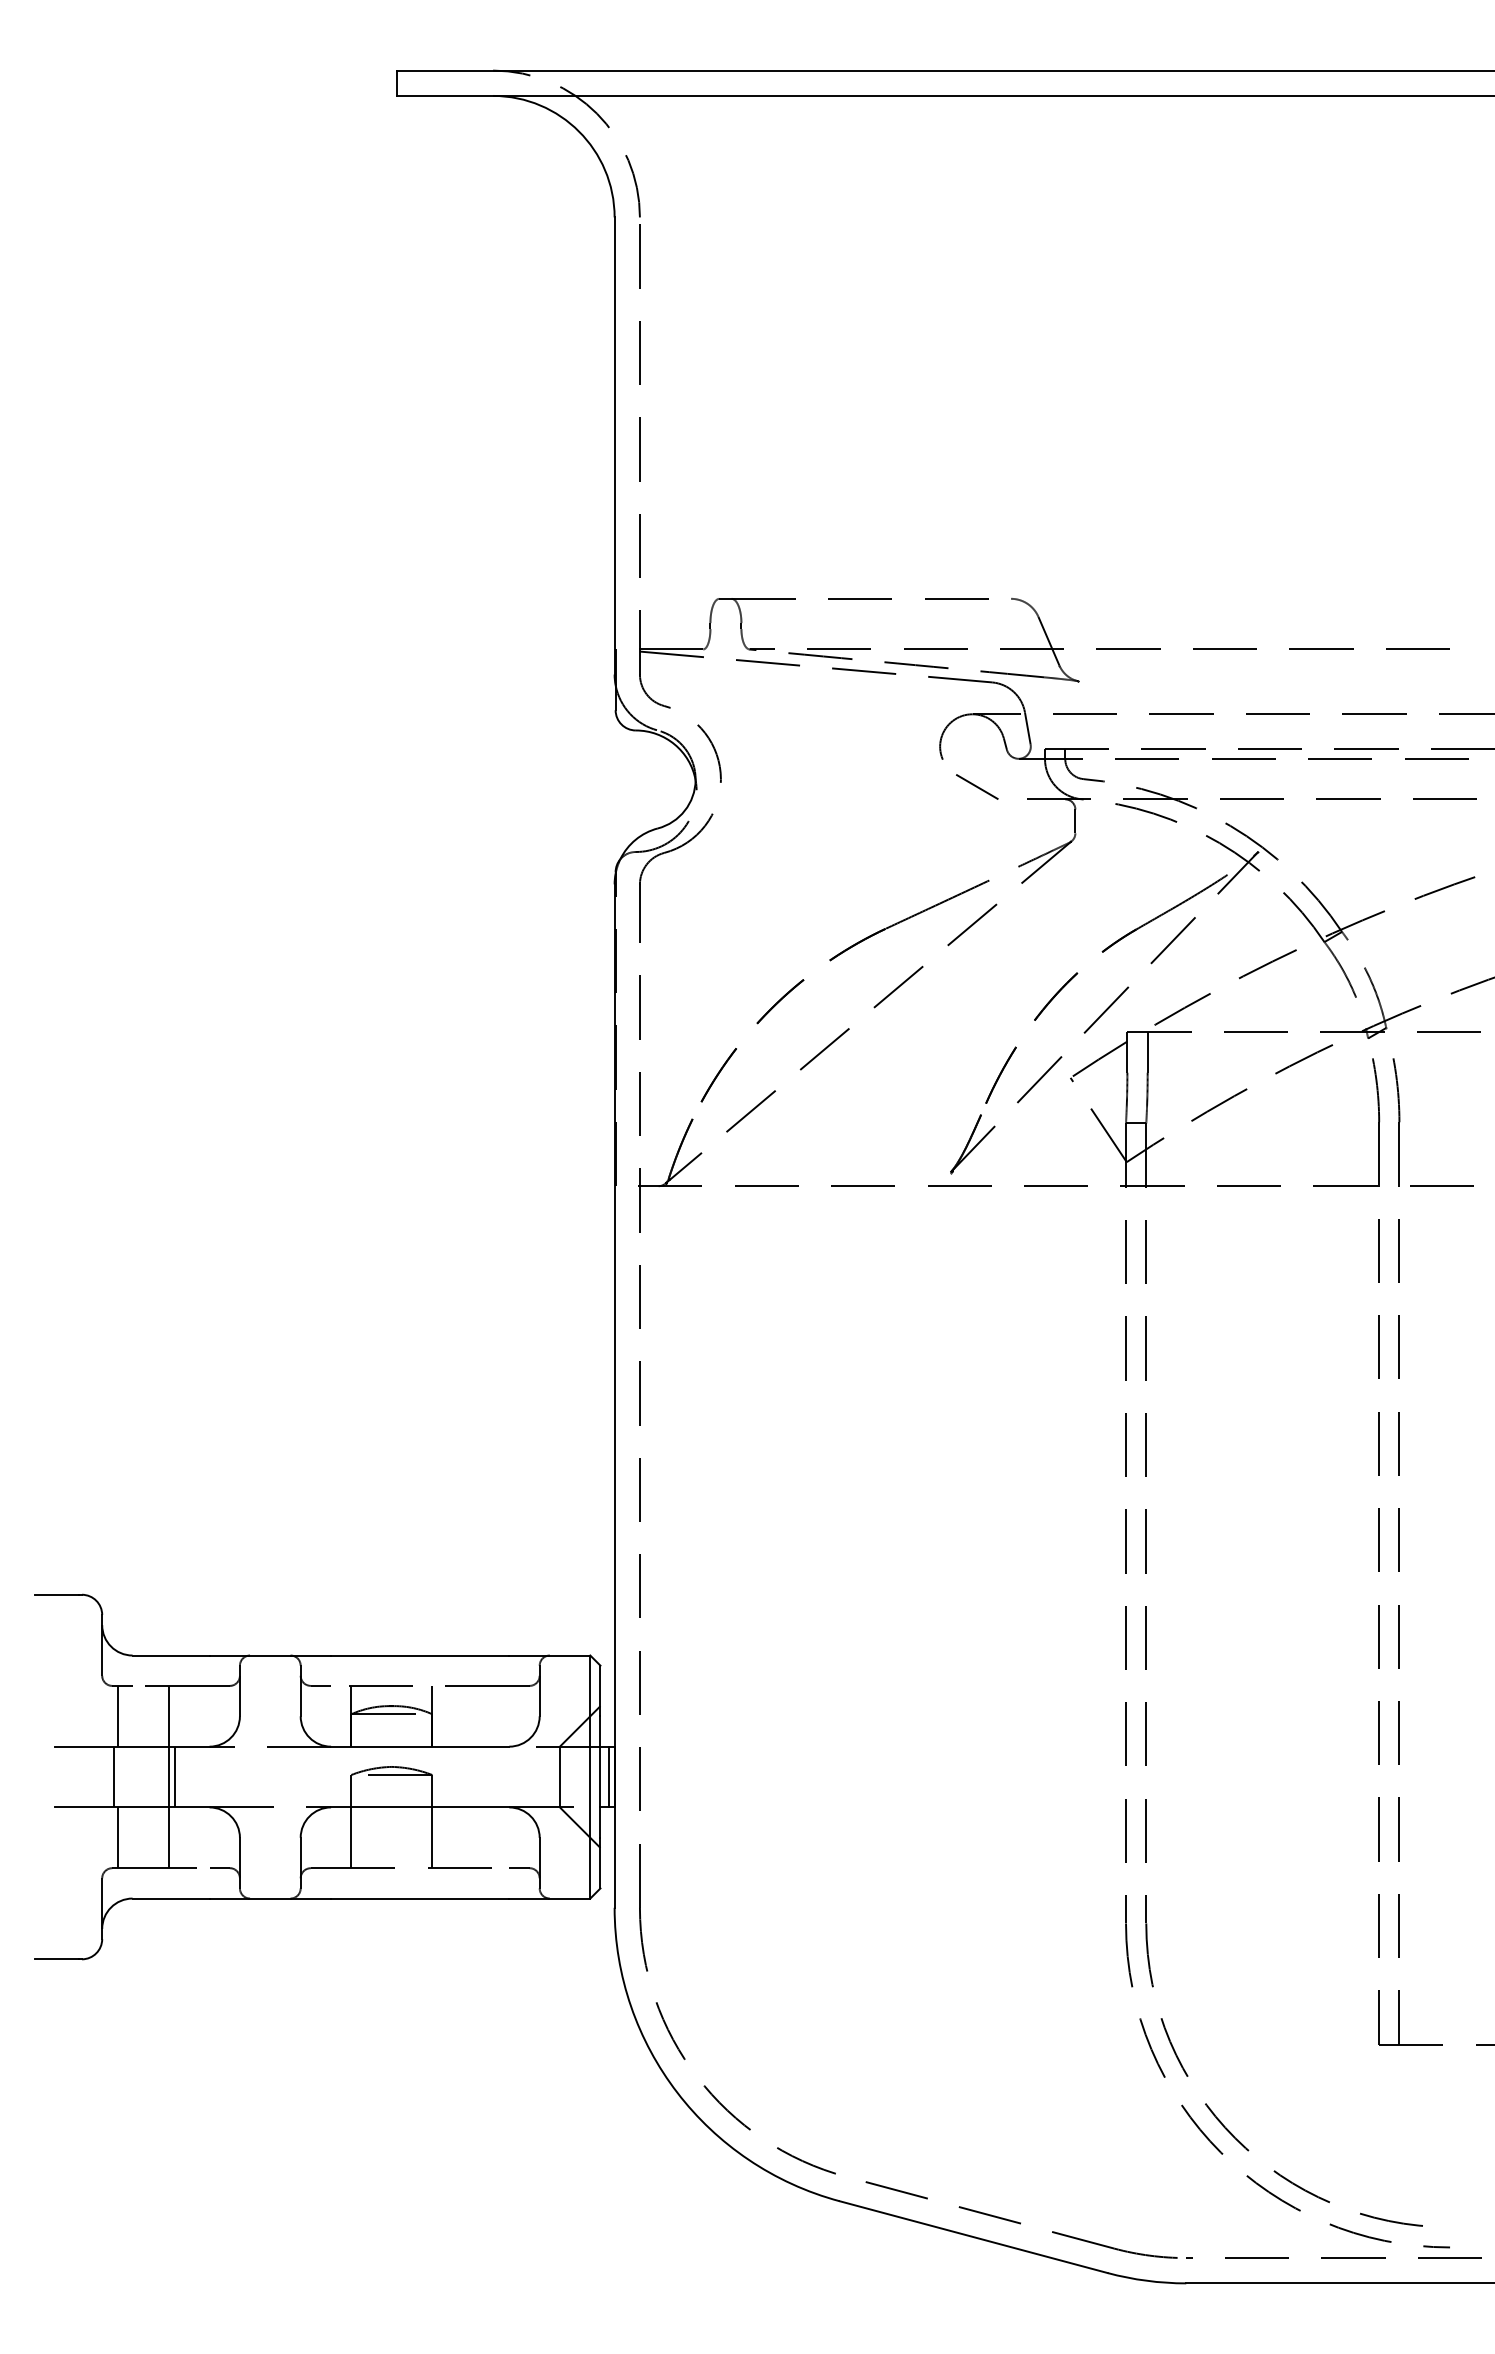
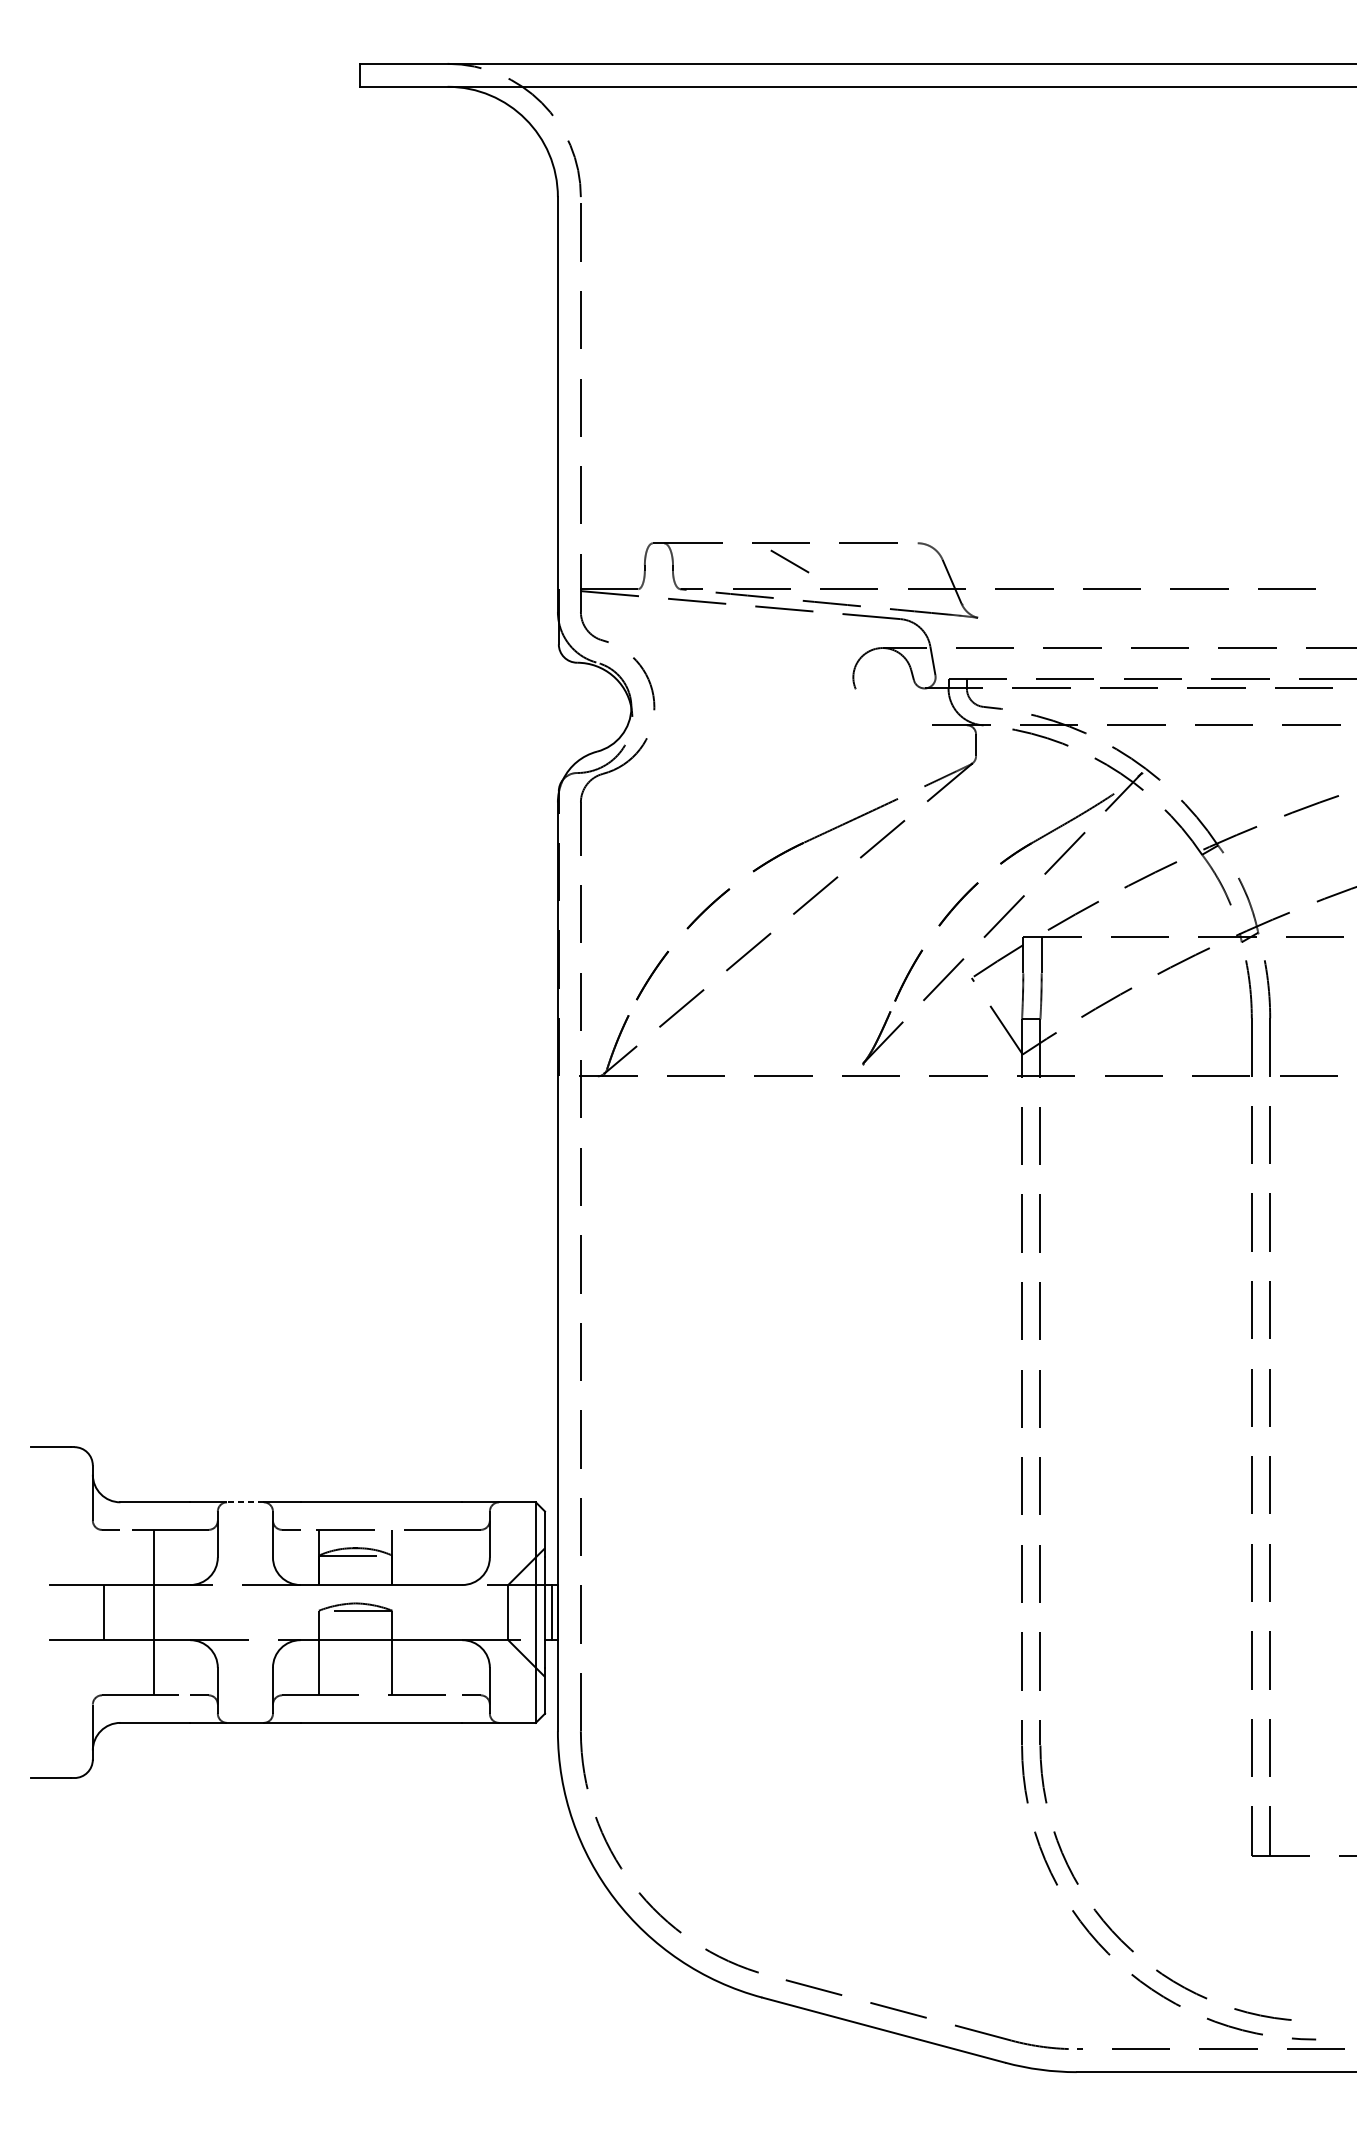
line: (977, 786) -> (790, 561), moved
line: (270, 1655) -> (245, 1502), solid -> dashed
line: (118, 1715) -> (107, 1556), removed
line: (175, 1776) -> (159, 1612), removed
line: (118, 1837) -> (107, 1667), removed

